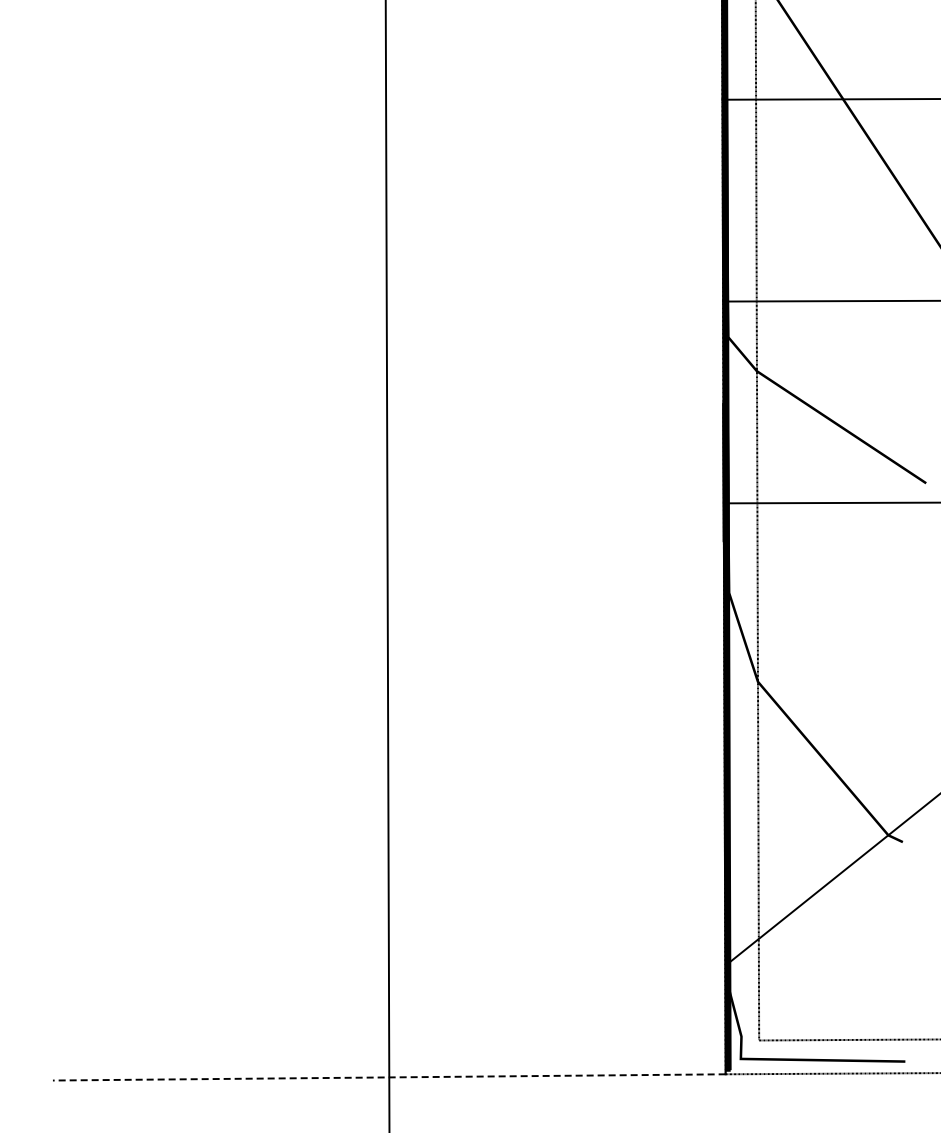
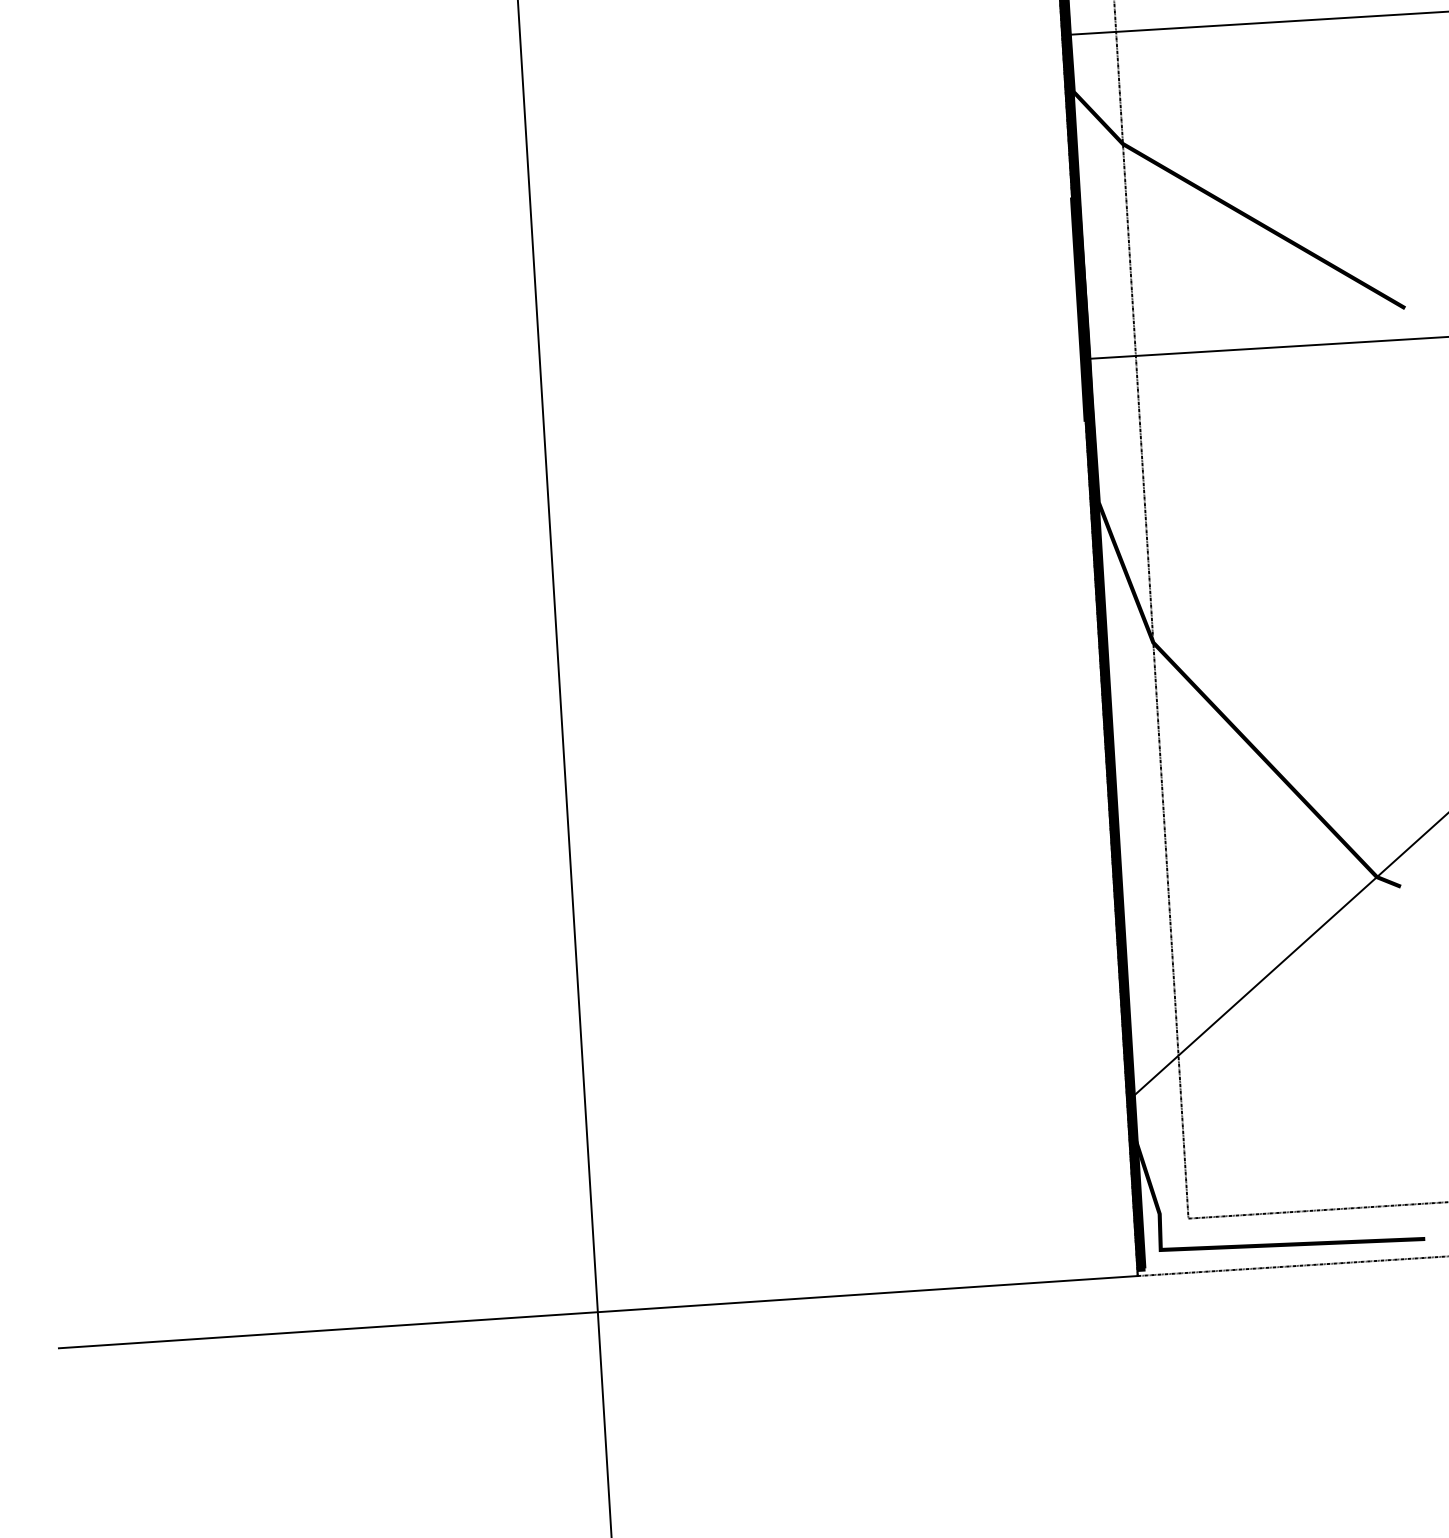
line: (388, 1077) -> (596, 1312), dashed -> solid

